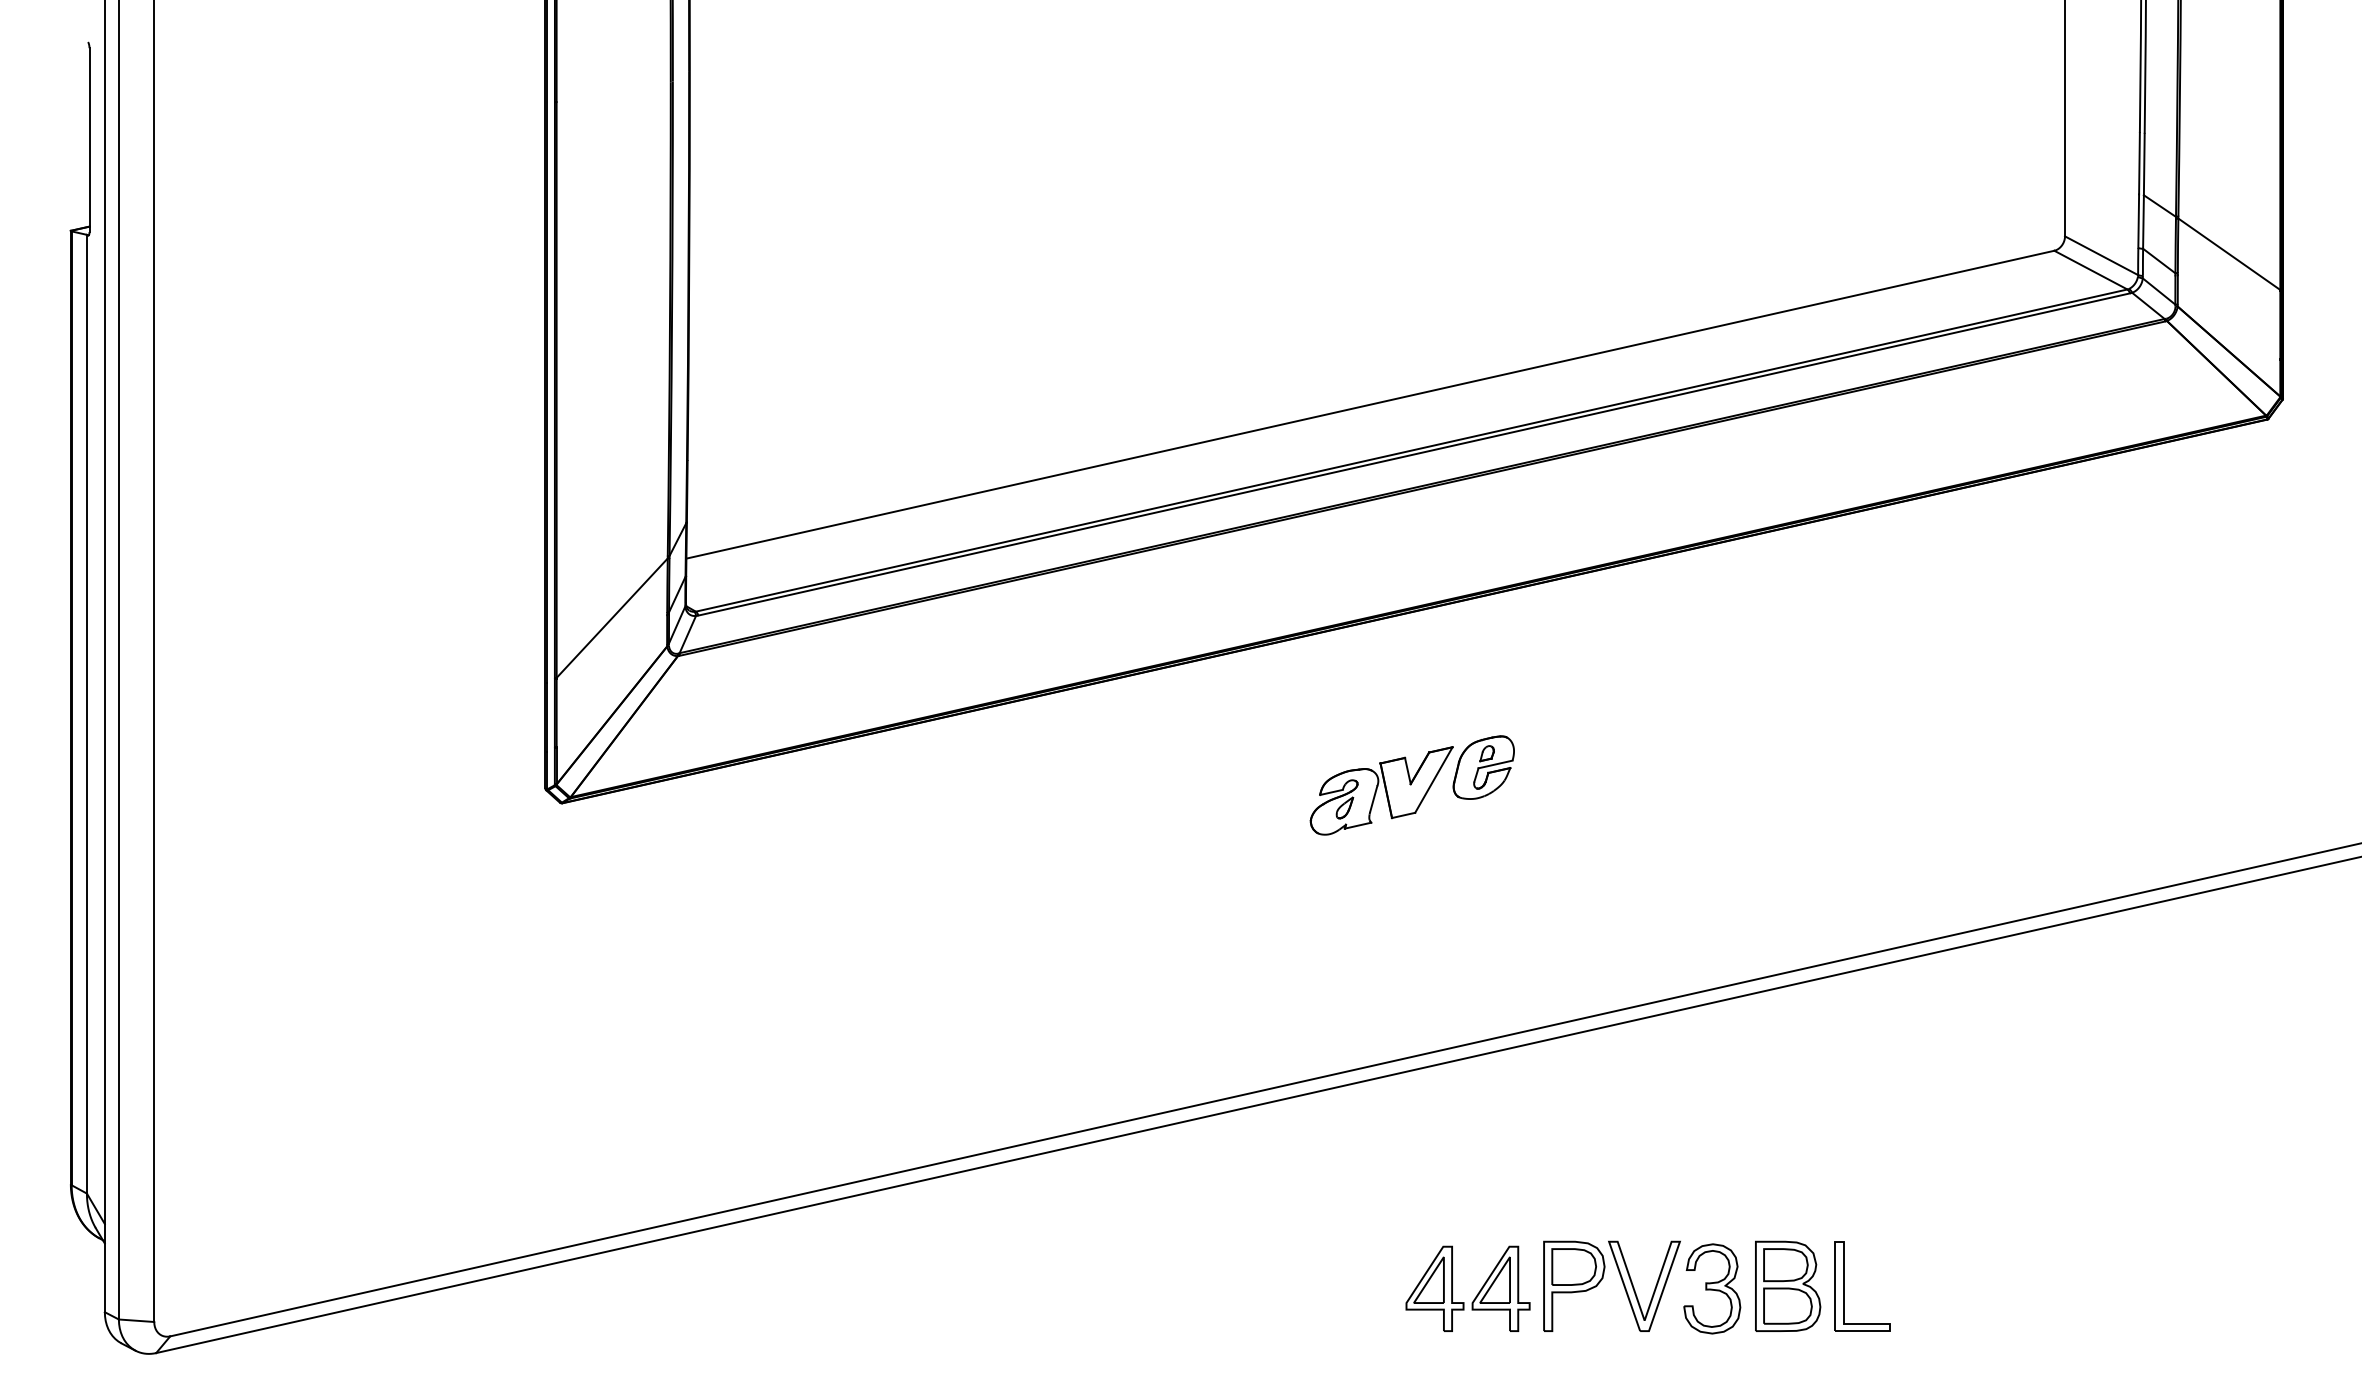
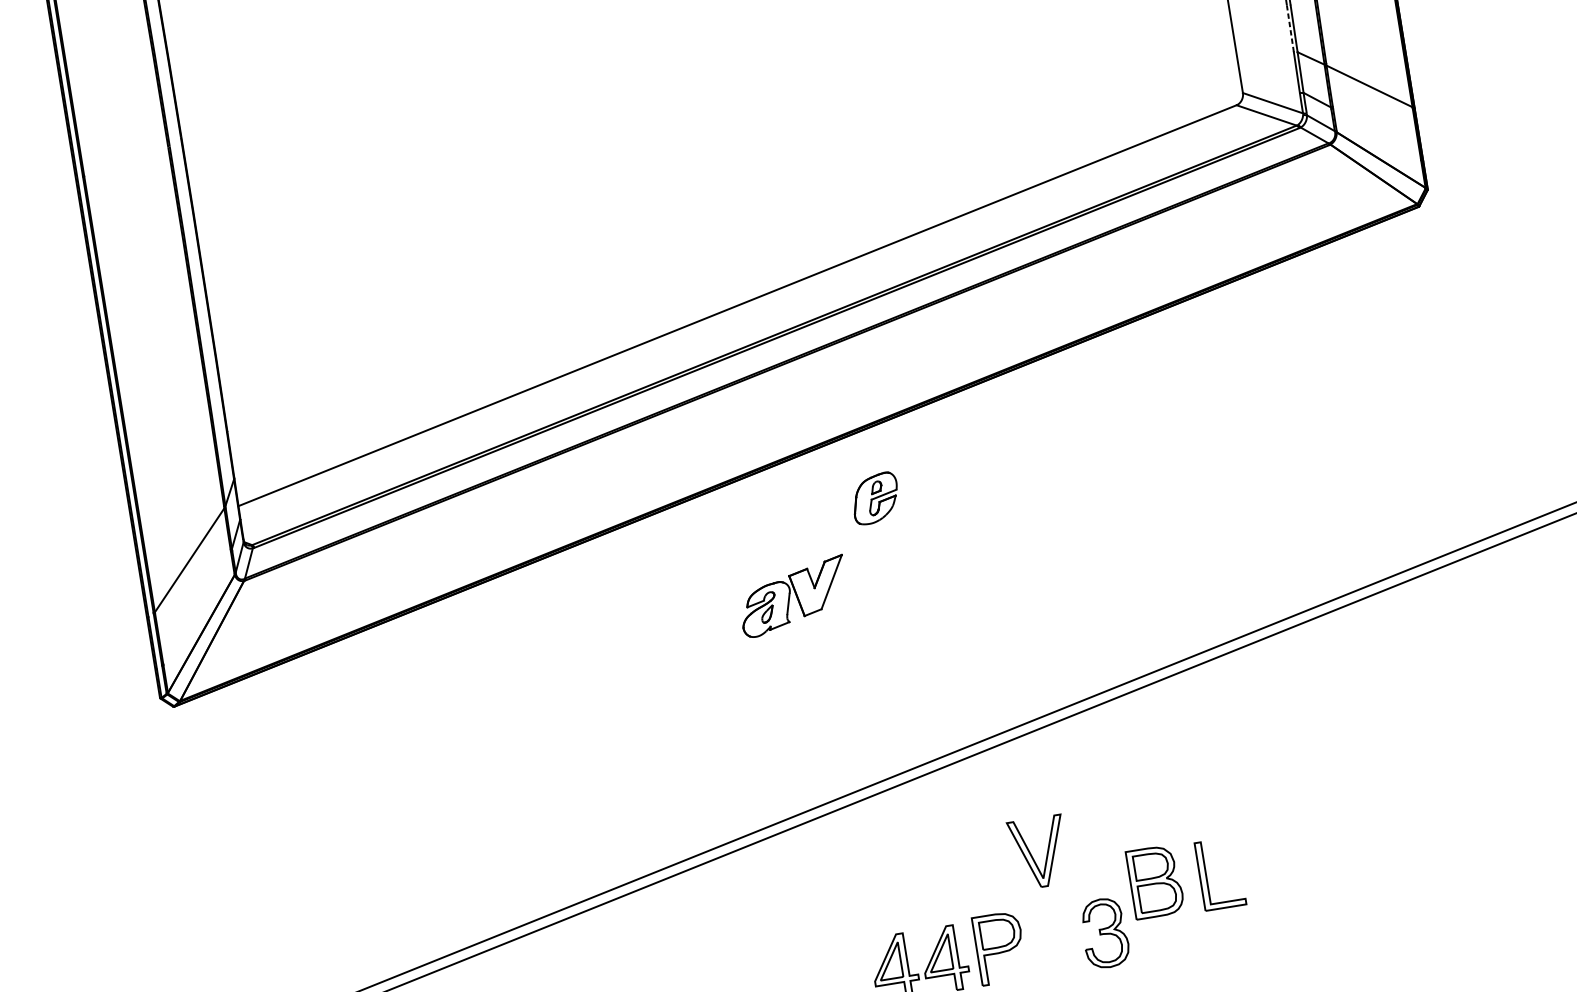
line: (2139, 163) -> (1290, 28), solid -> dashed
part: (1483, 767) -> (875, 498), moved
part: (1788, 1285) -> (1155, 881), moved
part: (1844, 1286) -> (1206, 876), moved
part: (1634, 1287) -> (1031, 854), moved

